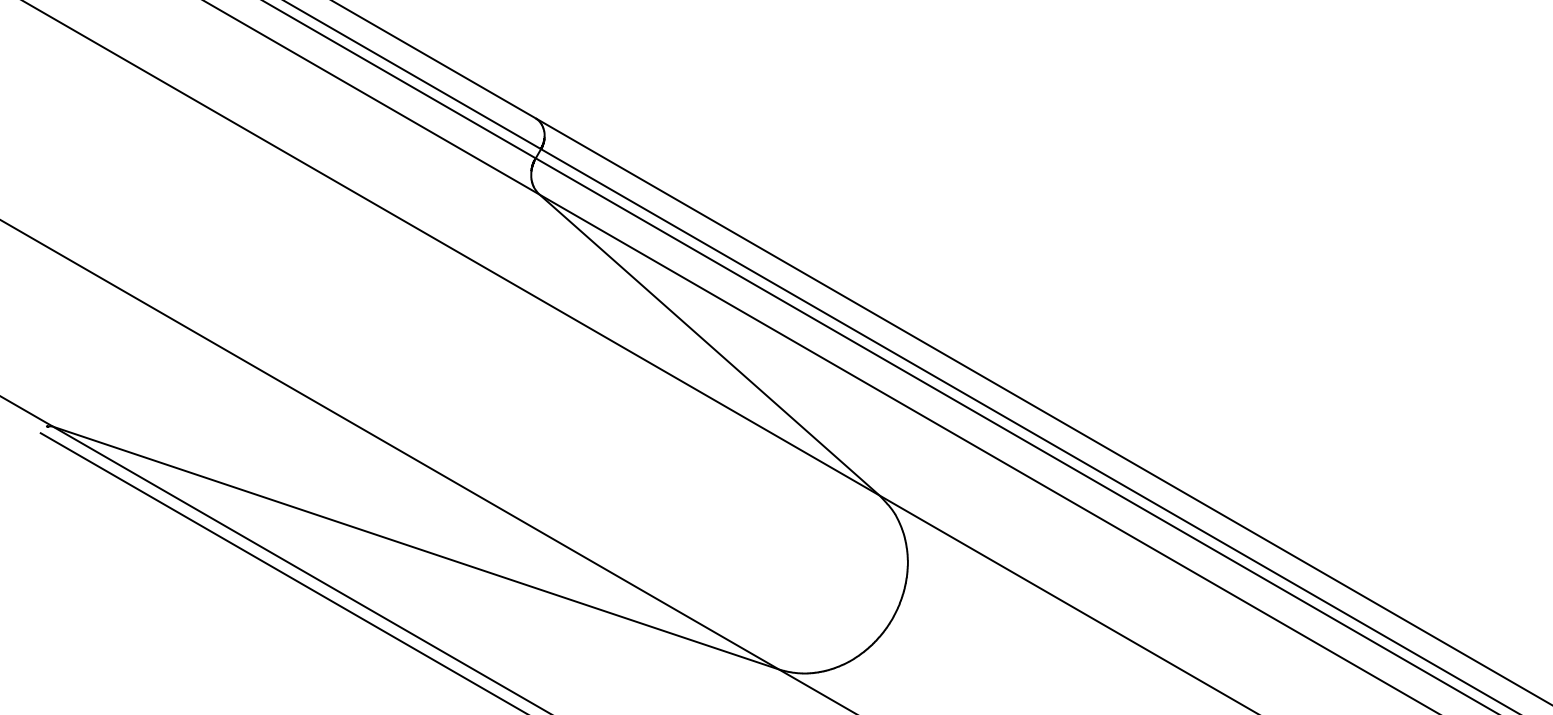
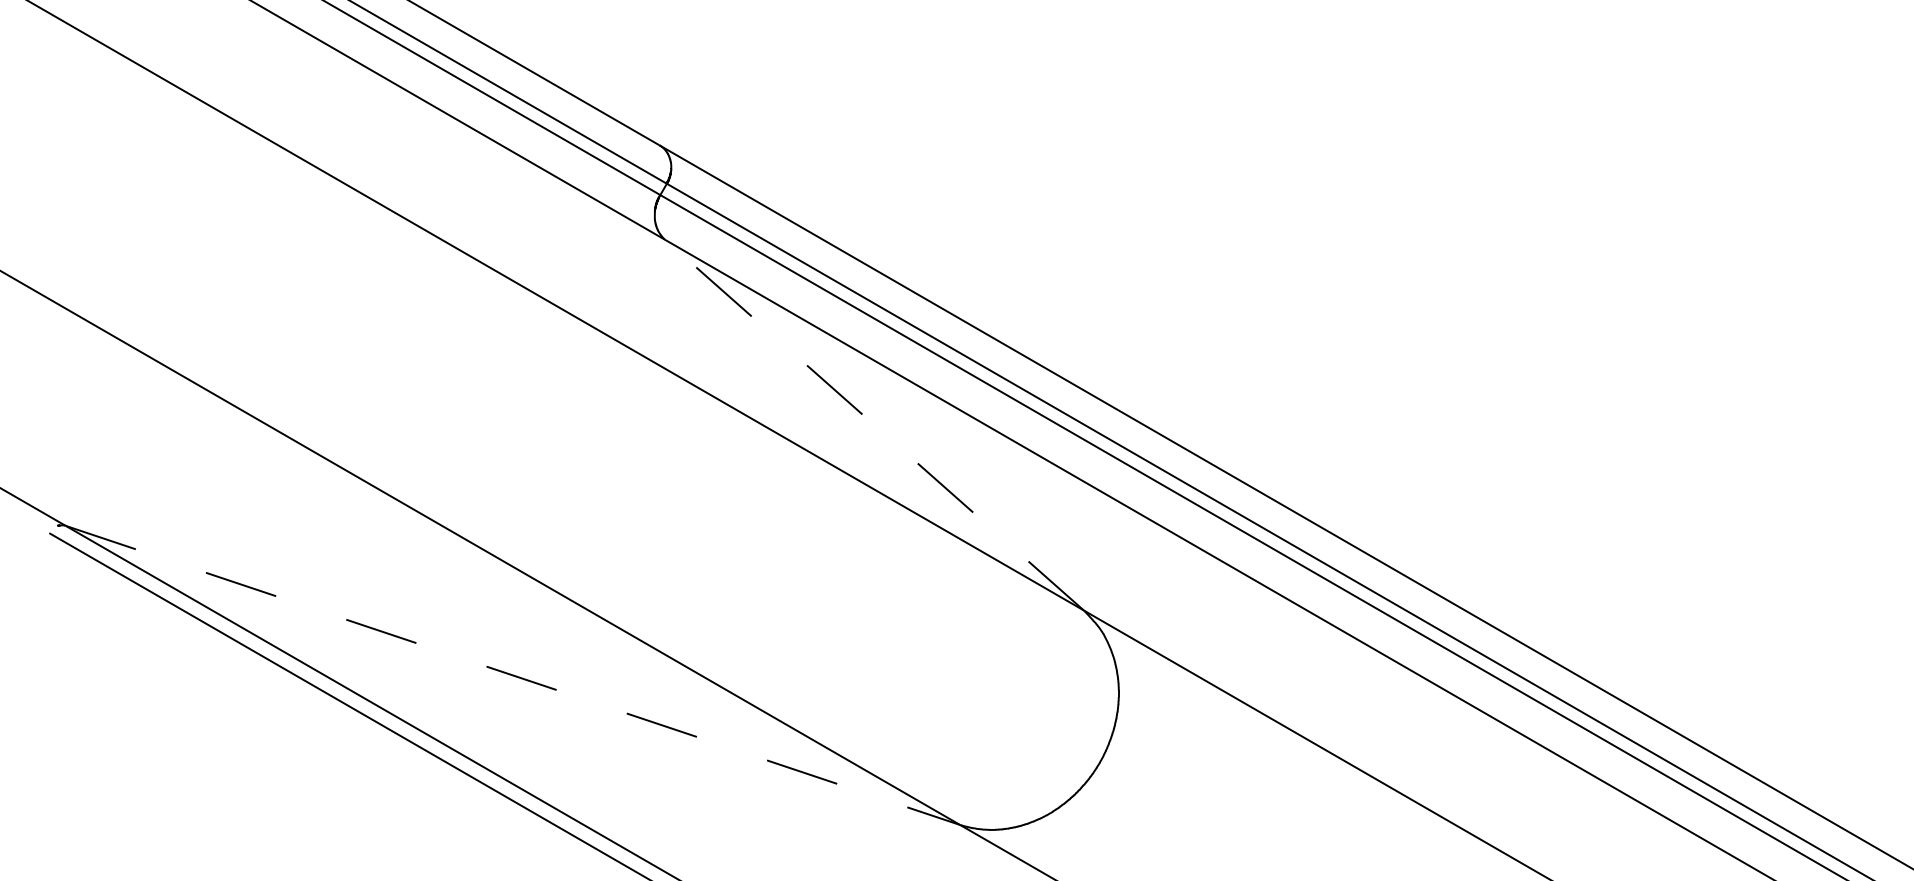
line: (709, 345) -> (874, 425), solid -> dashed
line: (416, 548) -> (513, 675), solid -> dashed

